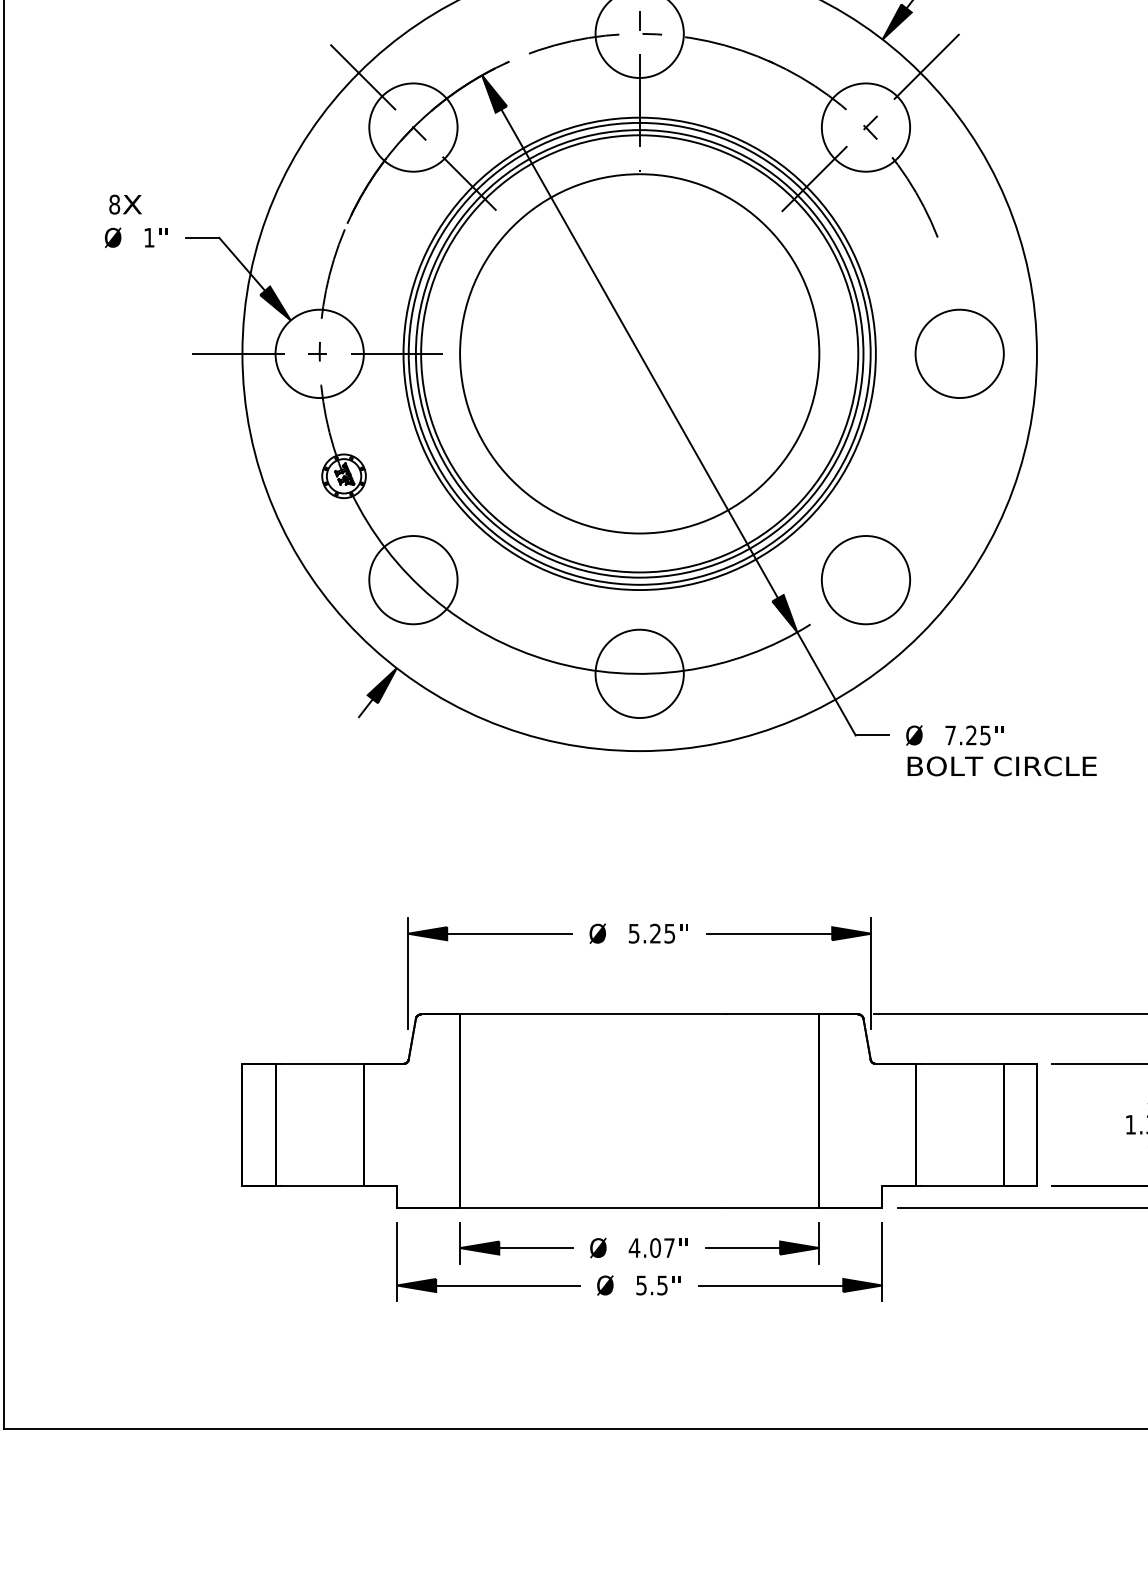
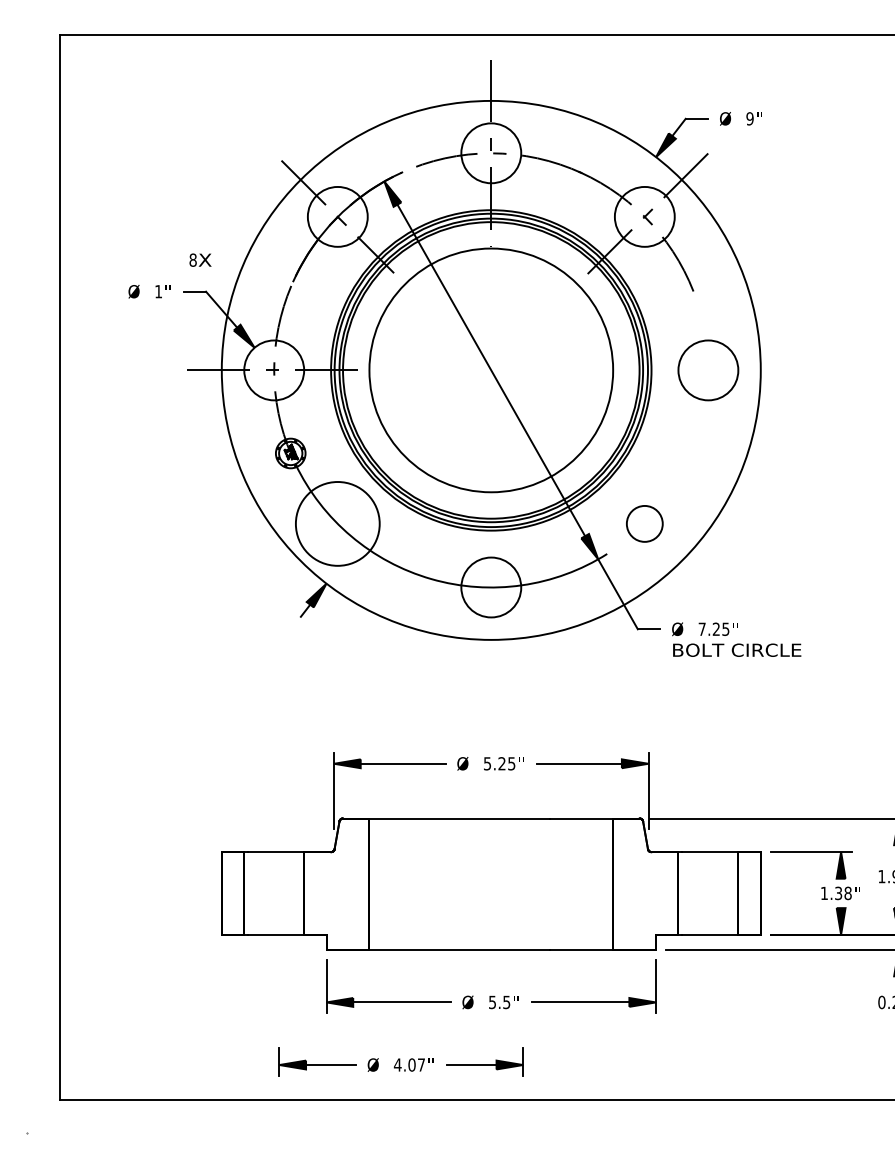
text: (125, 203) -> (200, 259), moved
circle: (412, 579) -> (337, 523), size x1.4
circle: (865, 579) -> (644, 523), size x0.6
part: (638, 1242) -> (400, 1061), moved

